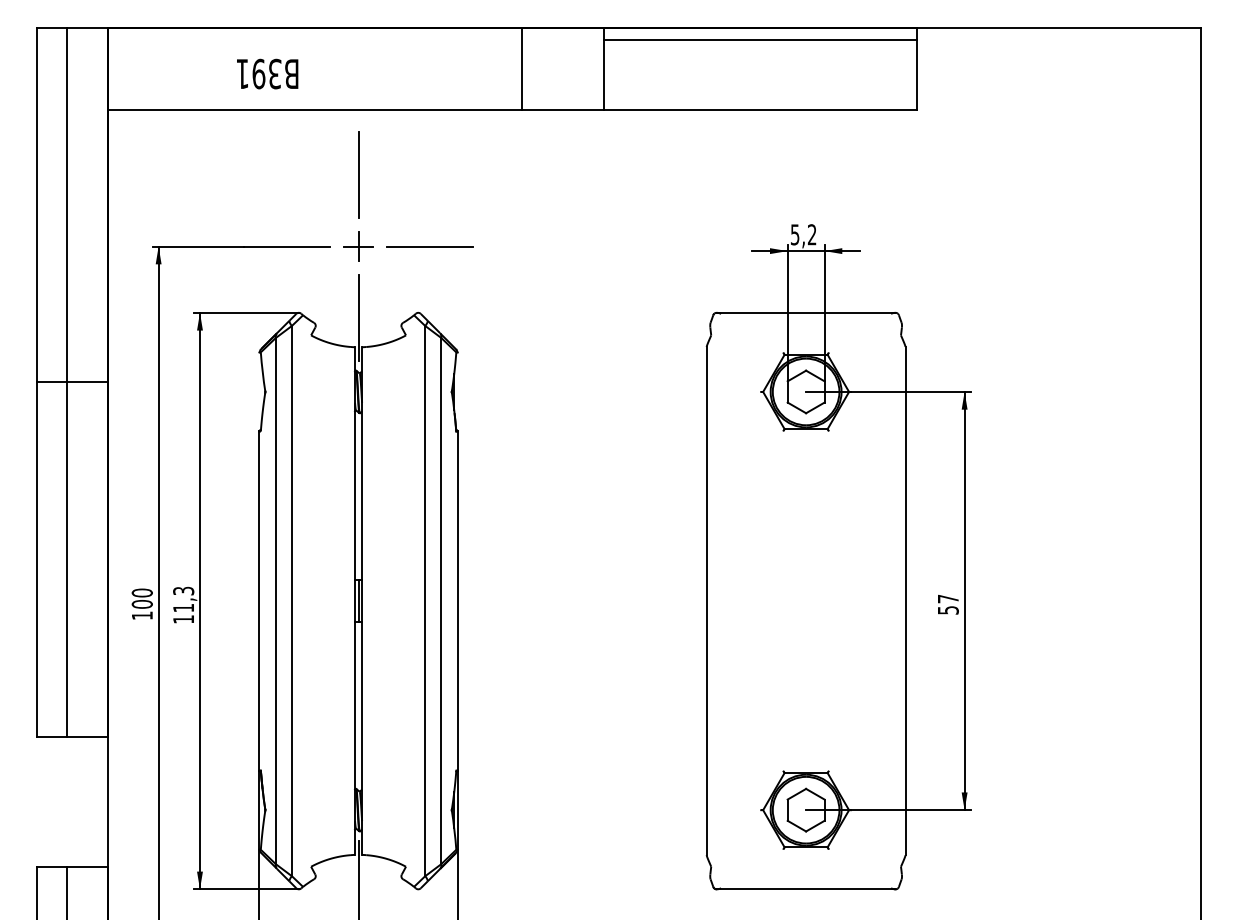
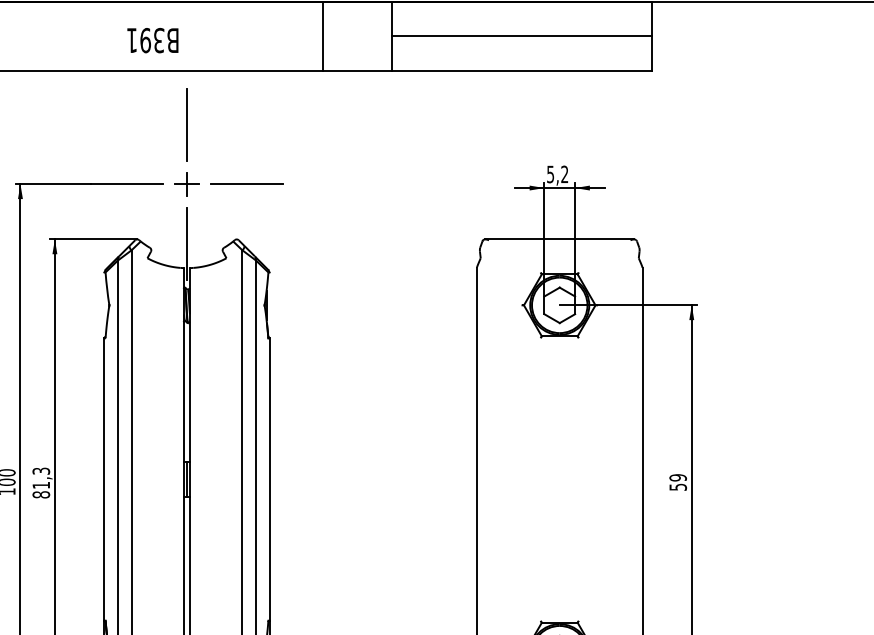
line: (760, 40) -> (521, 36), moved
text: (267, 73) -> (152, 40), moved
text: (947, 598) -> (677, 477), 57 -> 59
text: (183, 619) -> (41, 494), 11,3 -> 81,3

